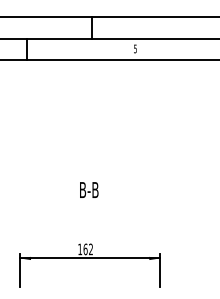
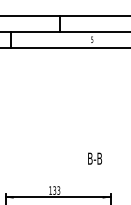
text: (89, 189) -> (95, 158), moved
text: (87, 249) -> (56, 190), 162 -> 133

